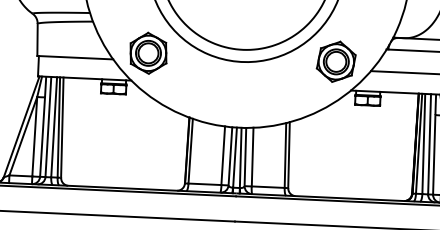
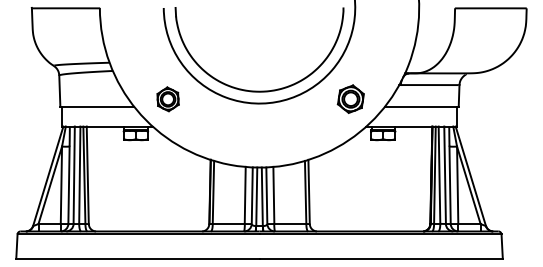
part: (147, 53) -> (167, 99), size x0.6
part: (335, 61) -> (350, 98), size x0.7

